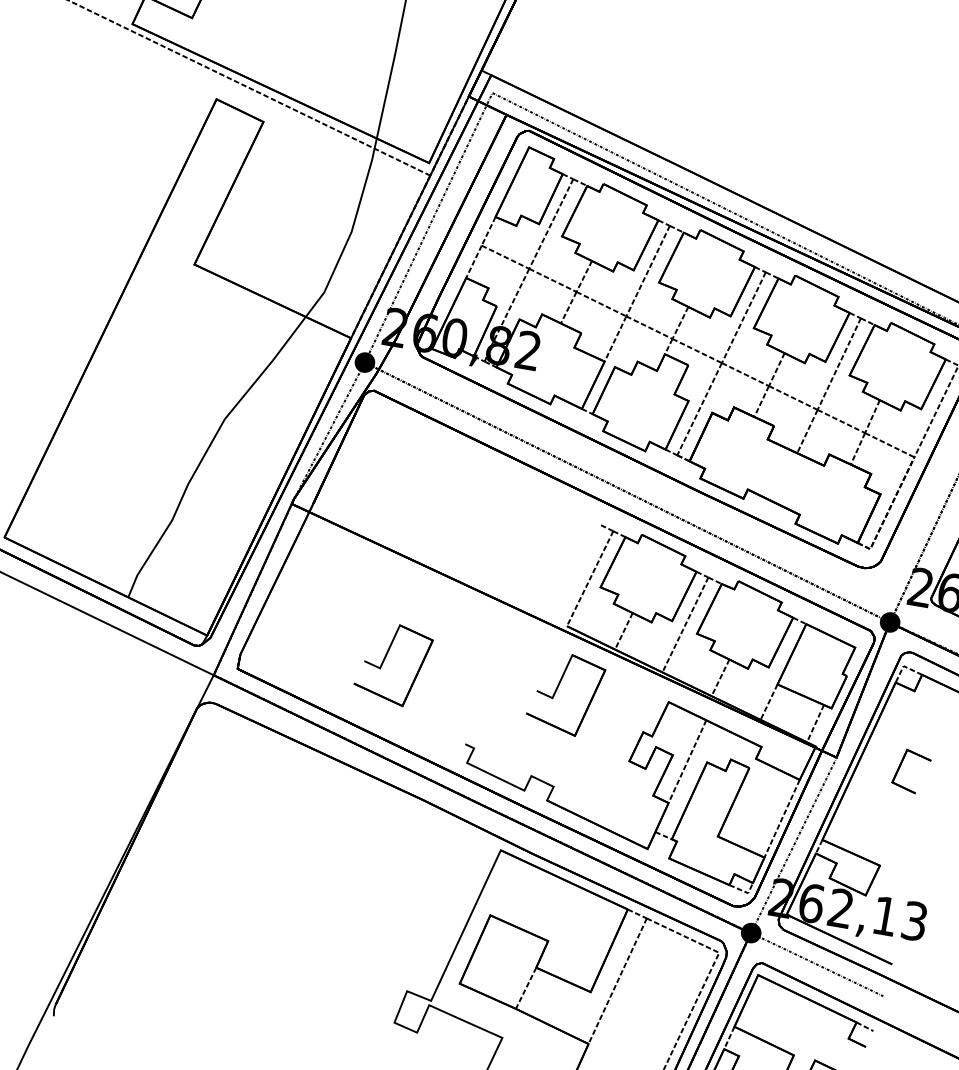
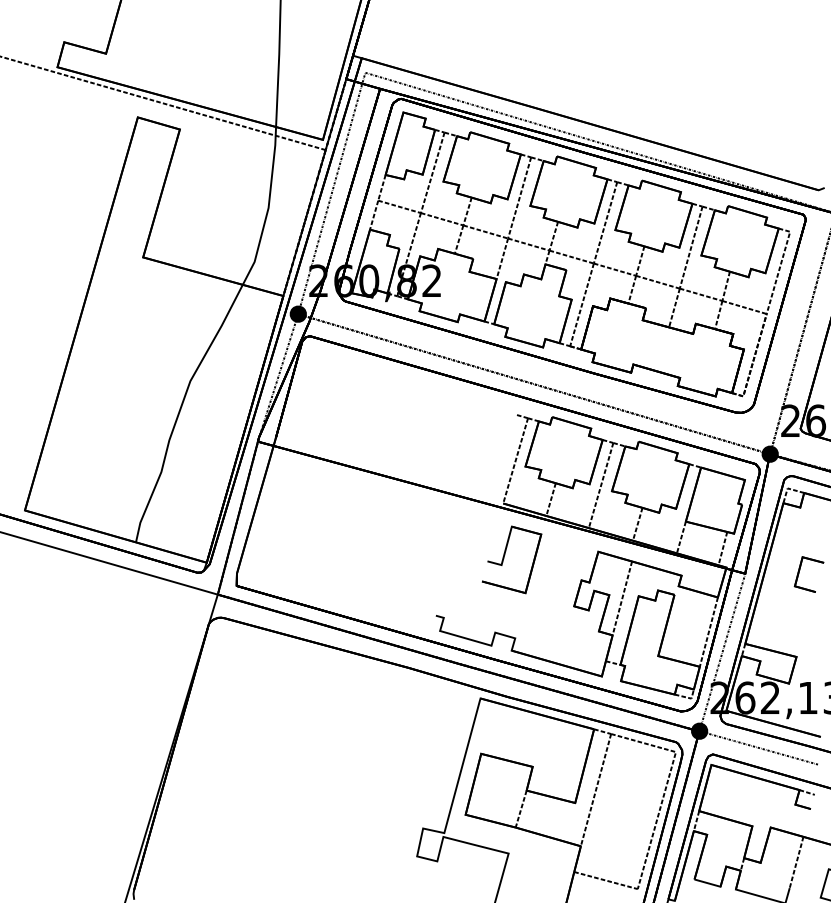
part: (384, 661) -> (357, 558), removed

